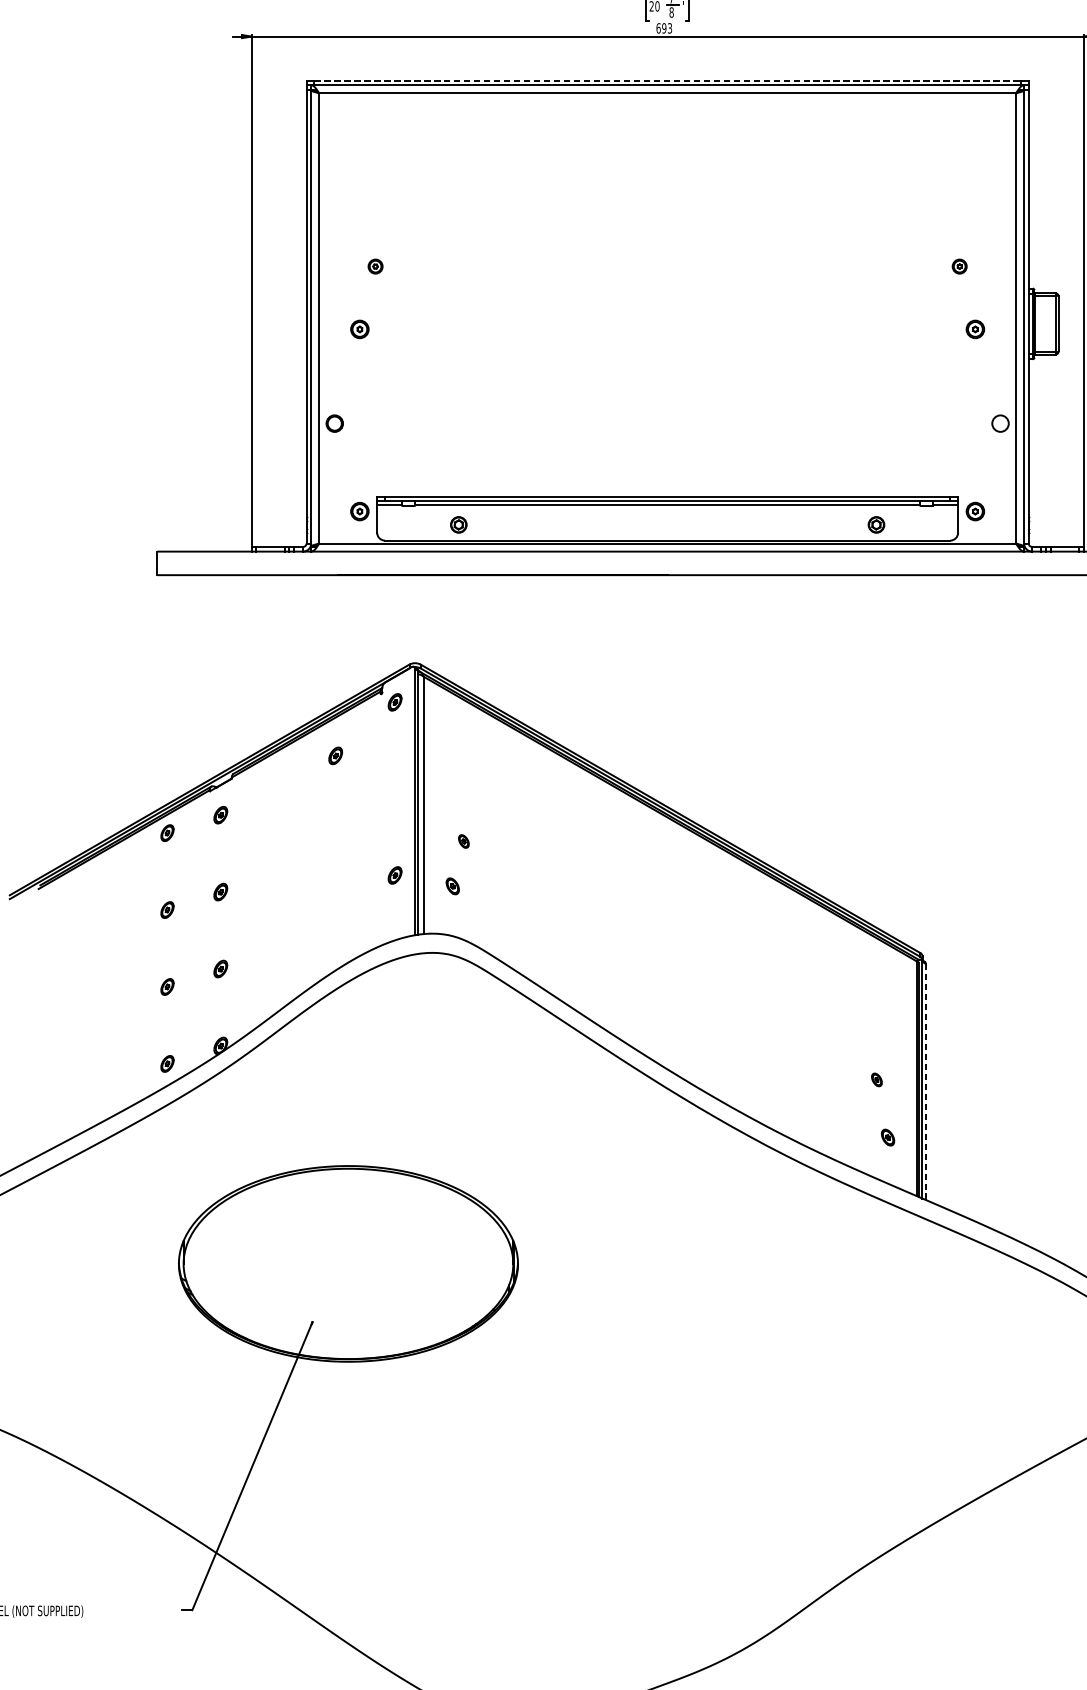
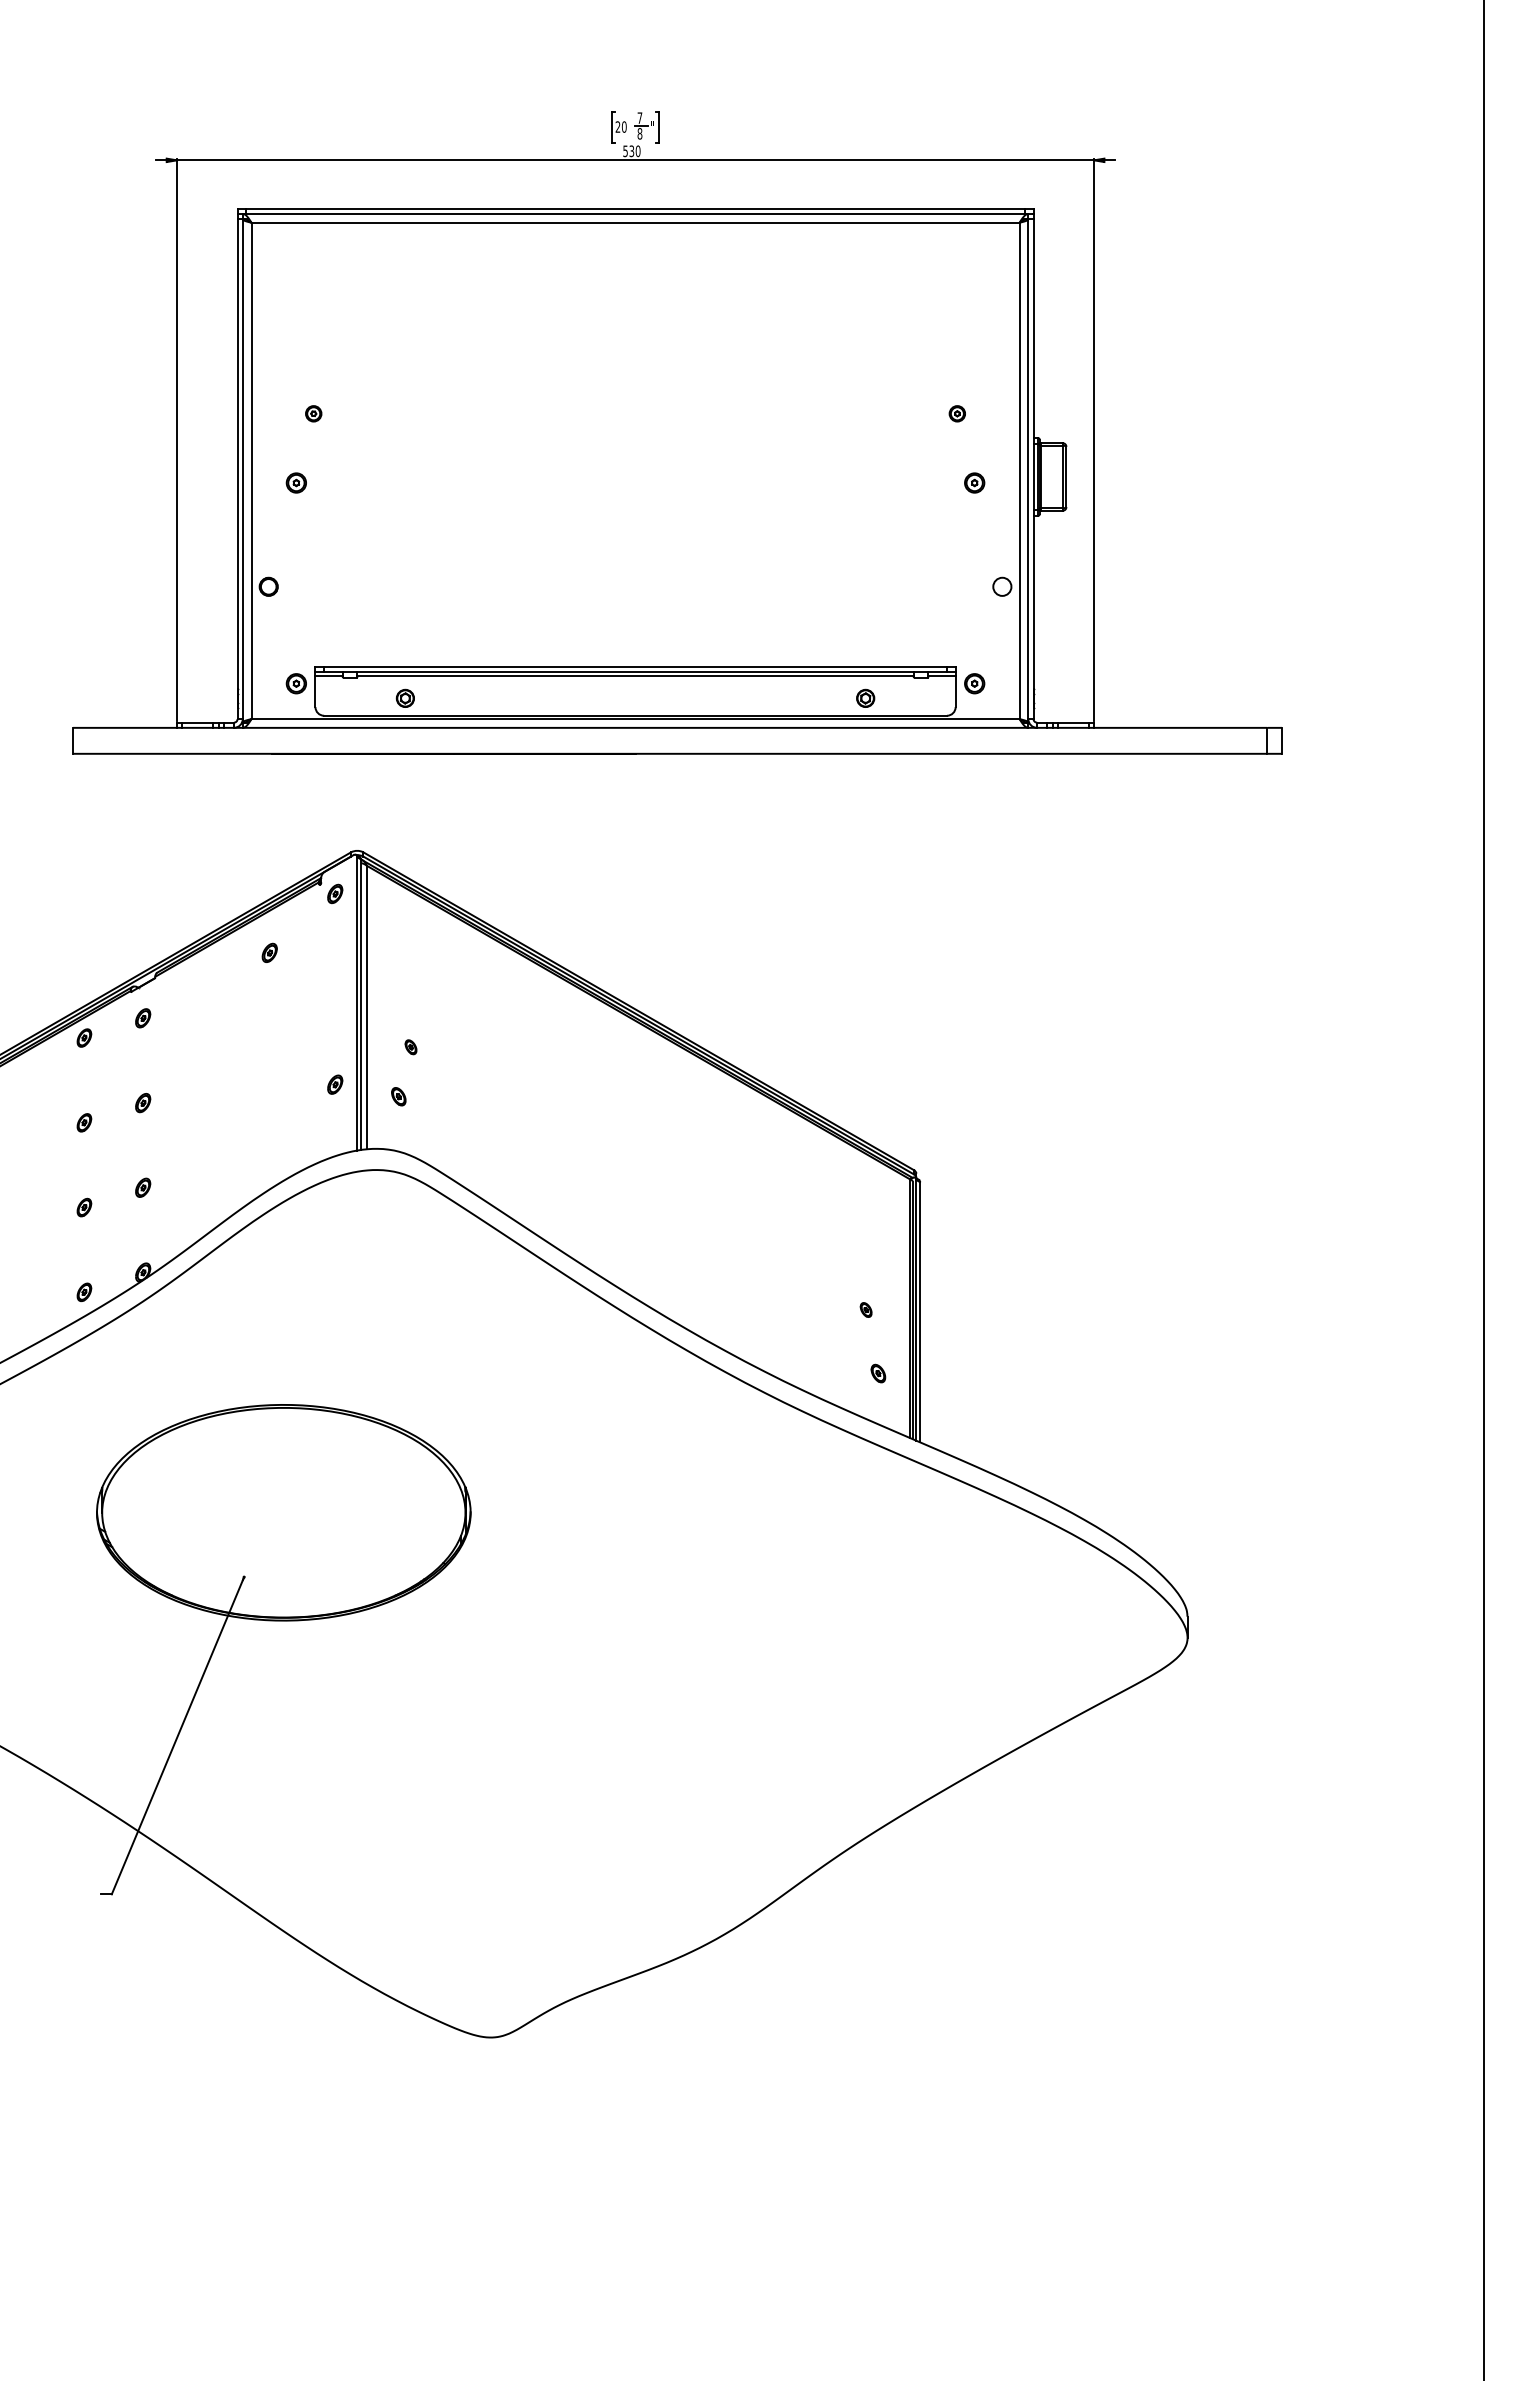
text: (663, 28) -> (631, 151), 693 -> 530
line: (668, 80) -> (636, 208), dashed -> solid
line: (926, 1082) -> (920, 1312), dashed -> solid

